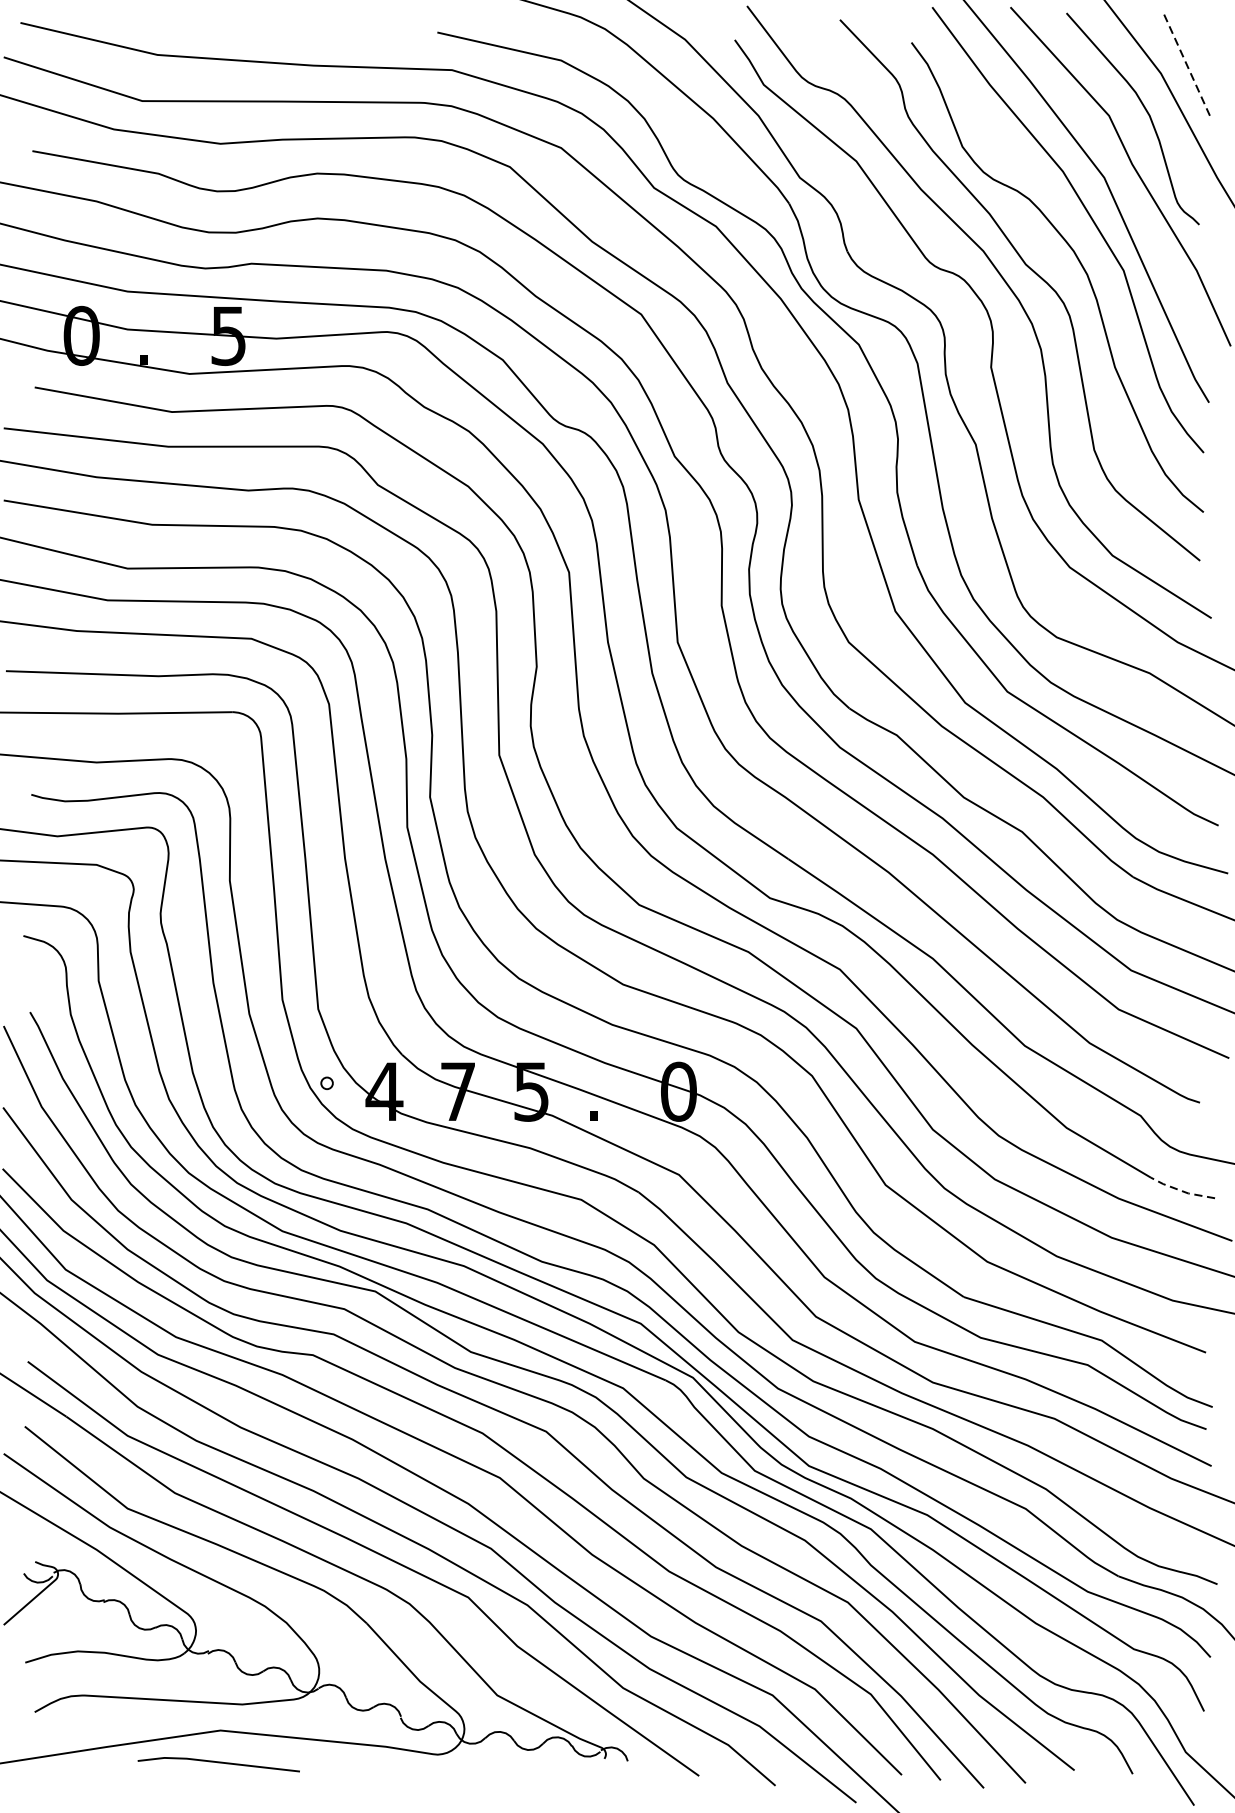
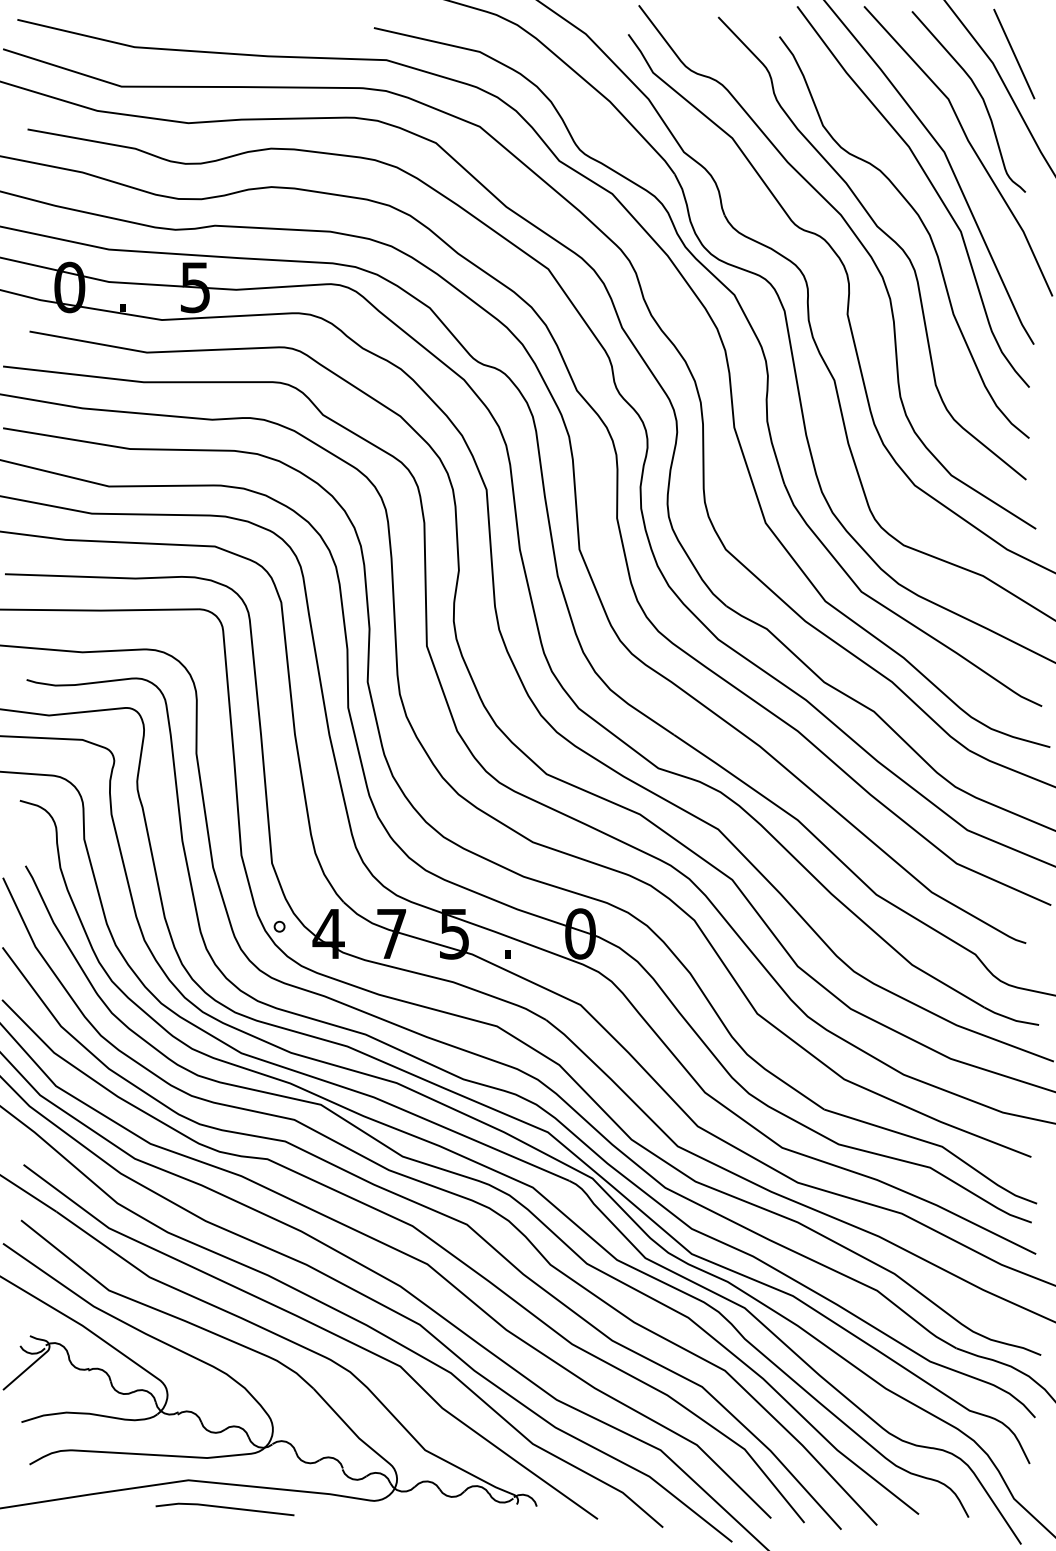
line: (1186, 62) -> (1014, 53), dashed -> solid
line: (1181, 1190) -> (1010, 1018), dashed -> solid
line: (218, 1763) -> (224, 1508), moved

